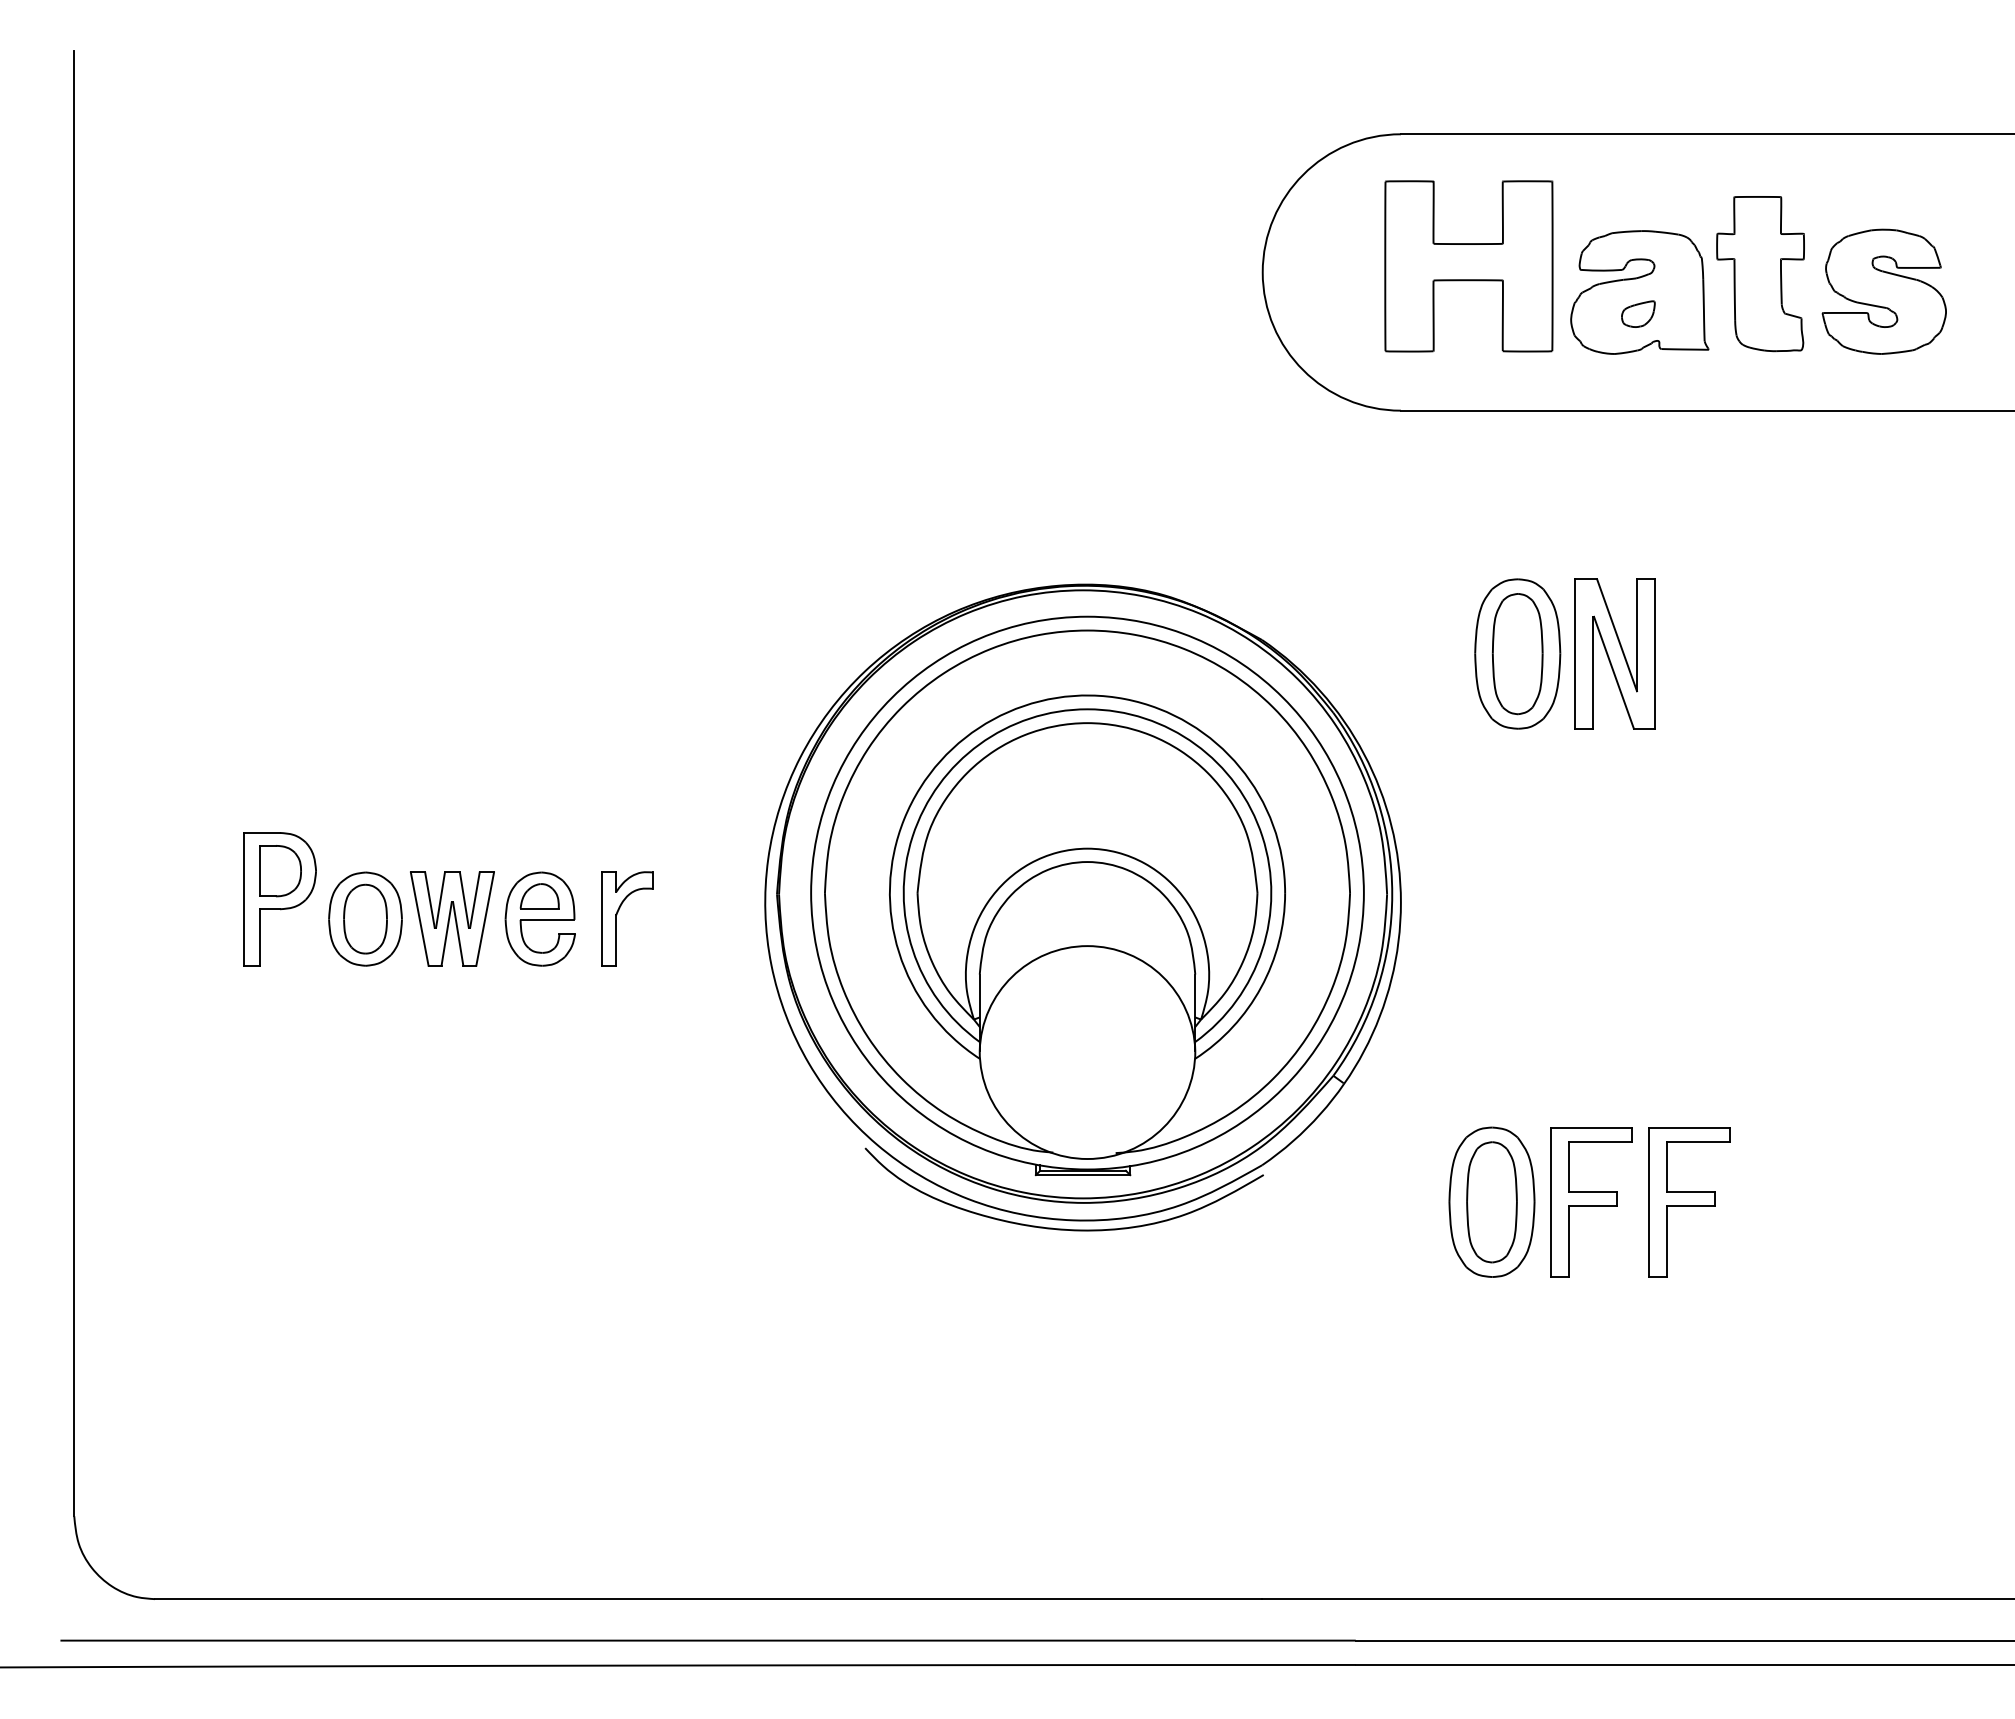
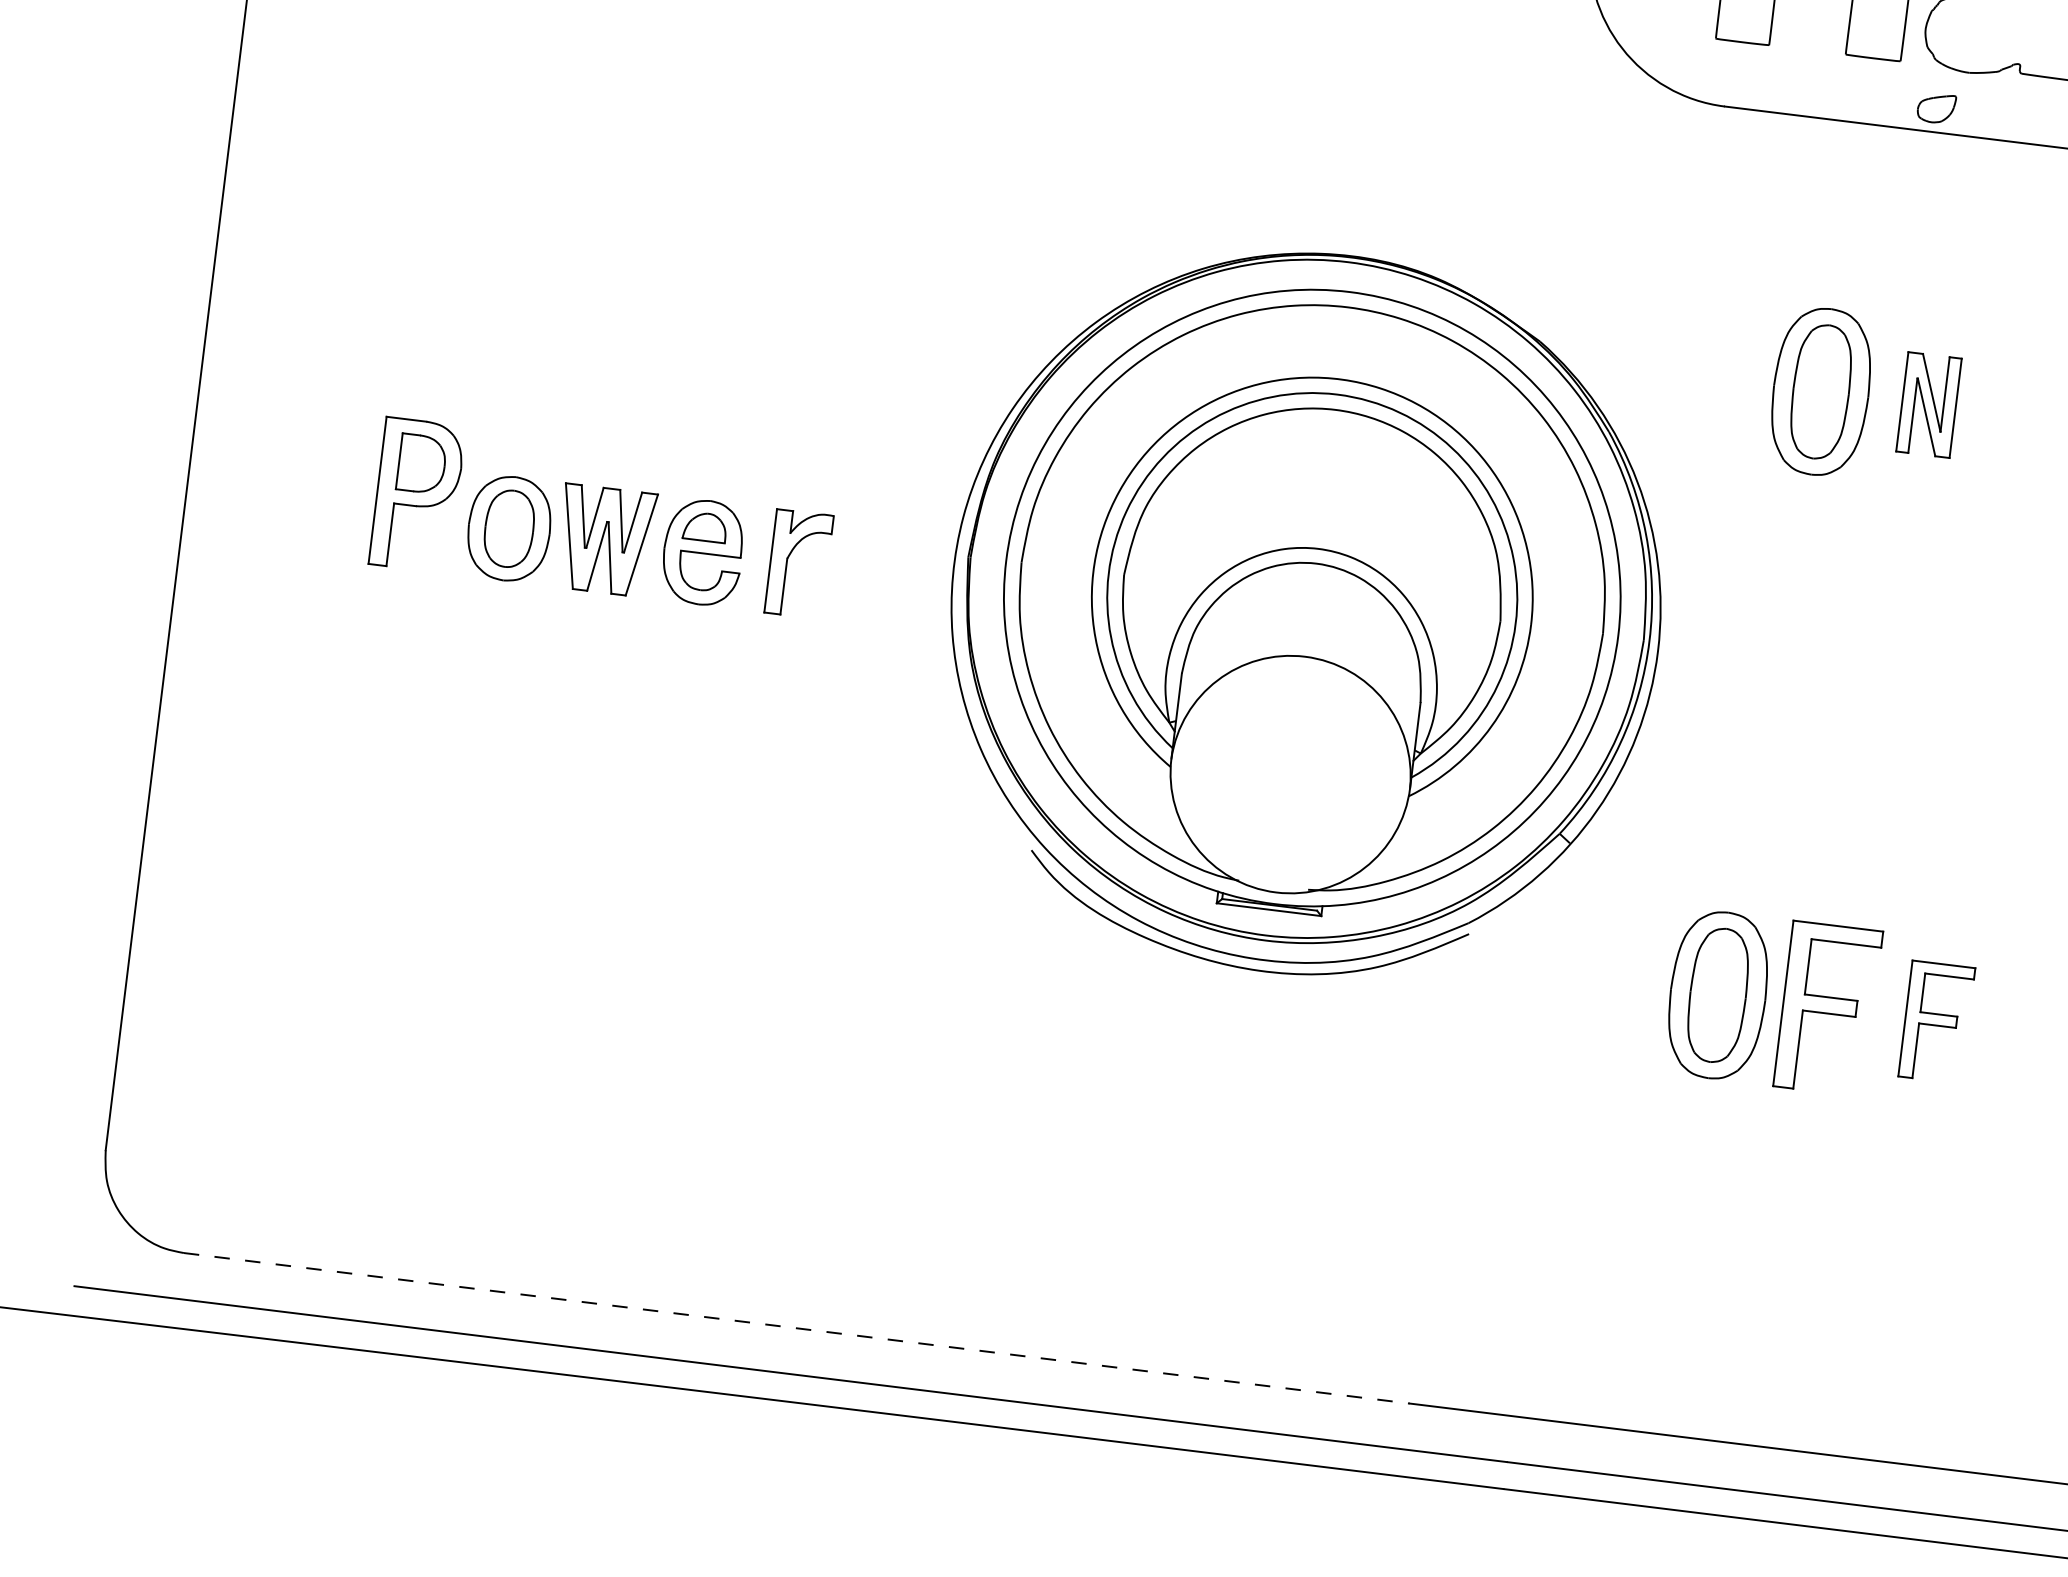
part: (1638, 313) -> (1936, 107), moved
part: (1614, 653) -> (1928, 404), size x0.6
part: (1689, 1202) -> (1936, 1022), size x0.7
line: (708, 1599) -> (796, 1328), solid -> dashed

